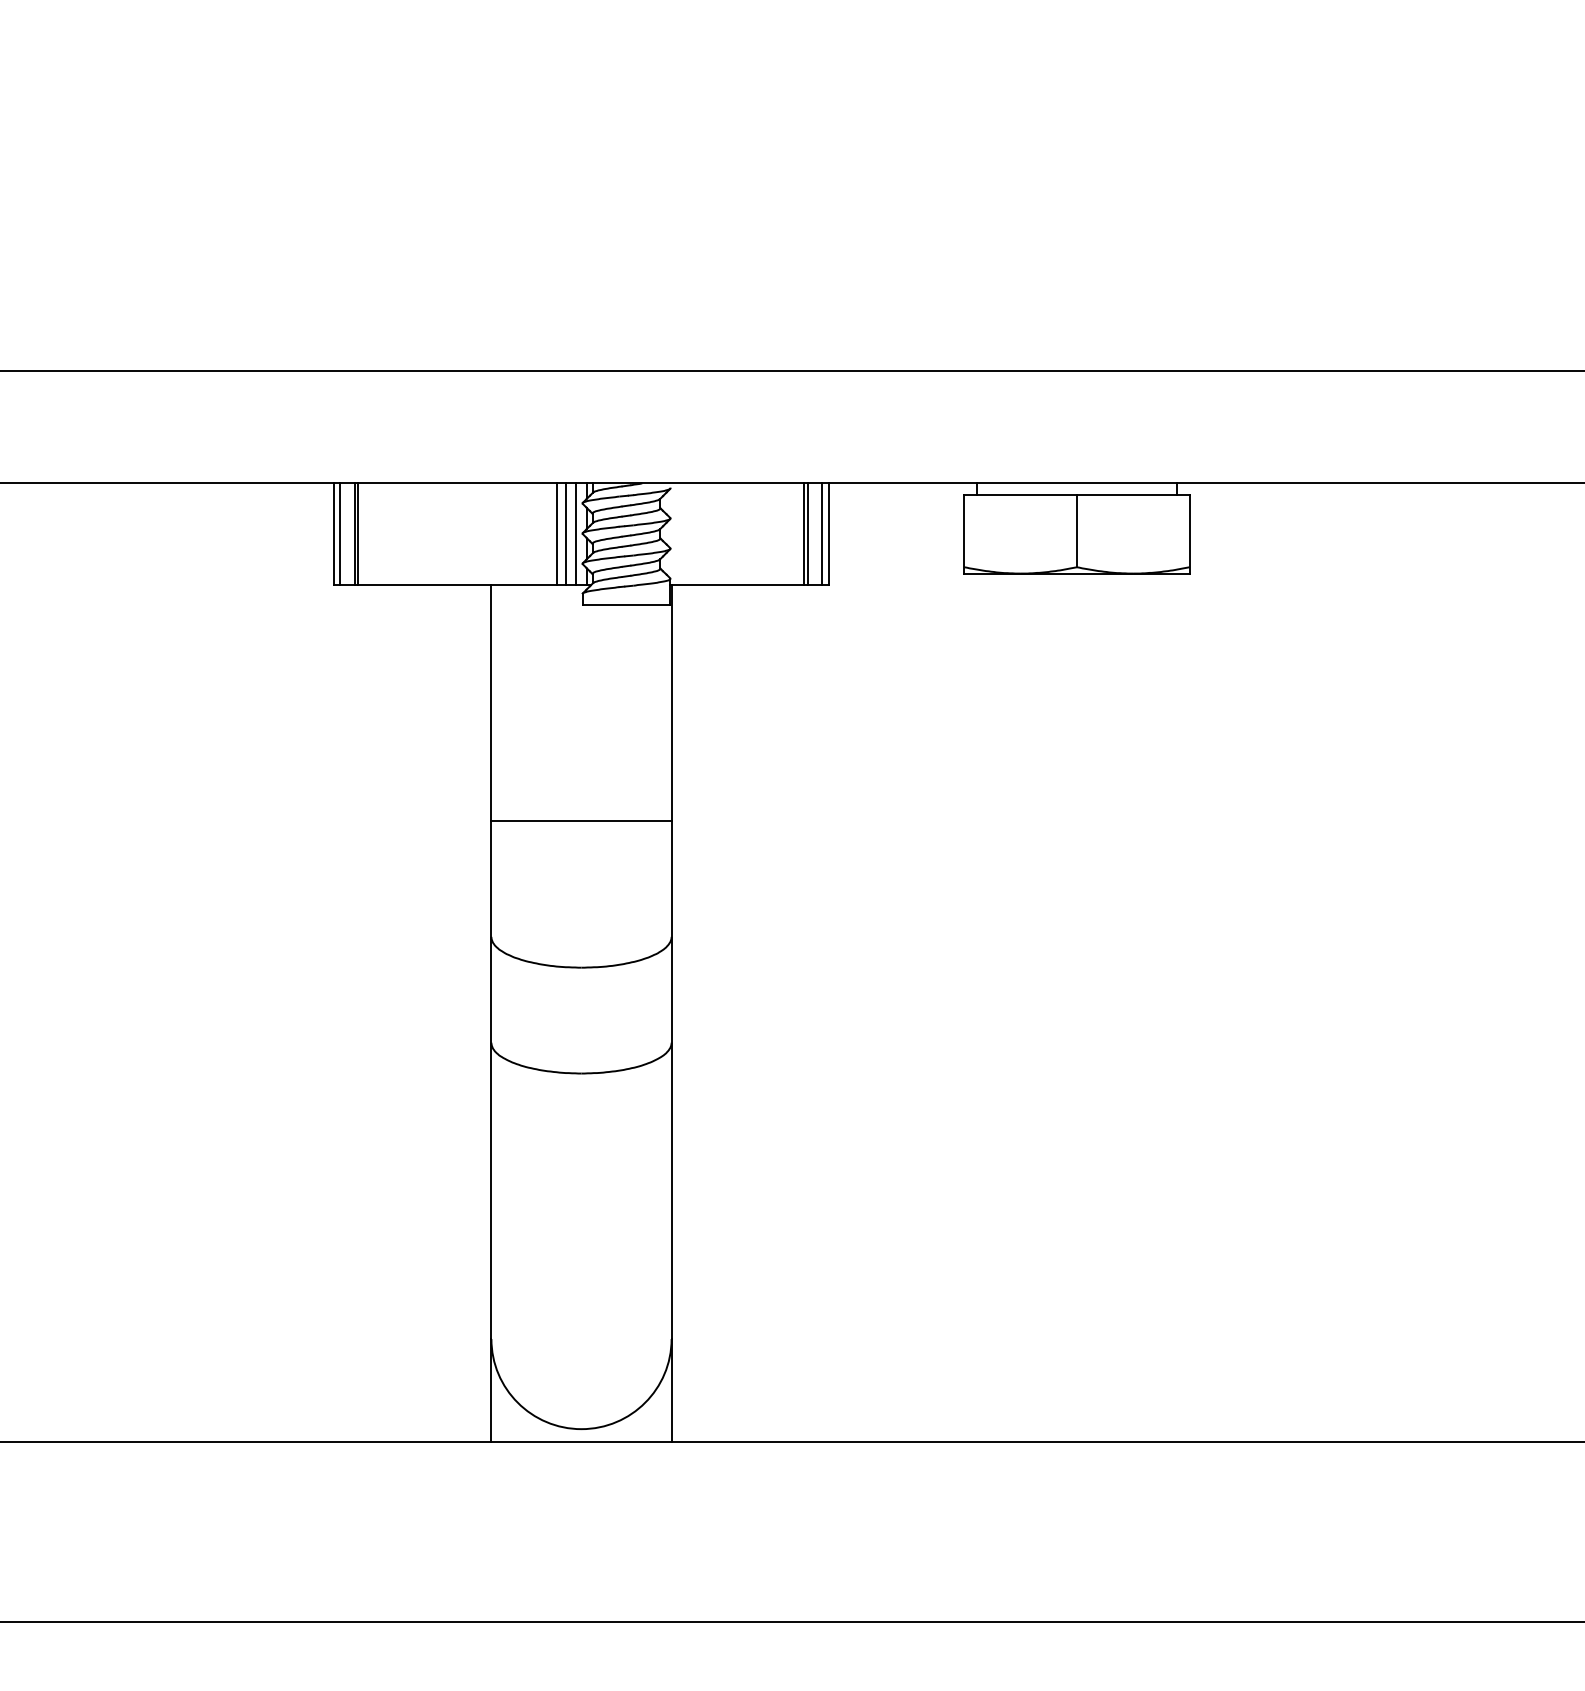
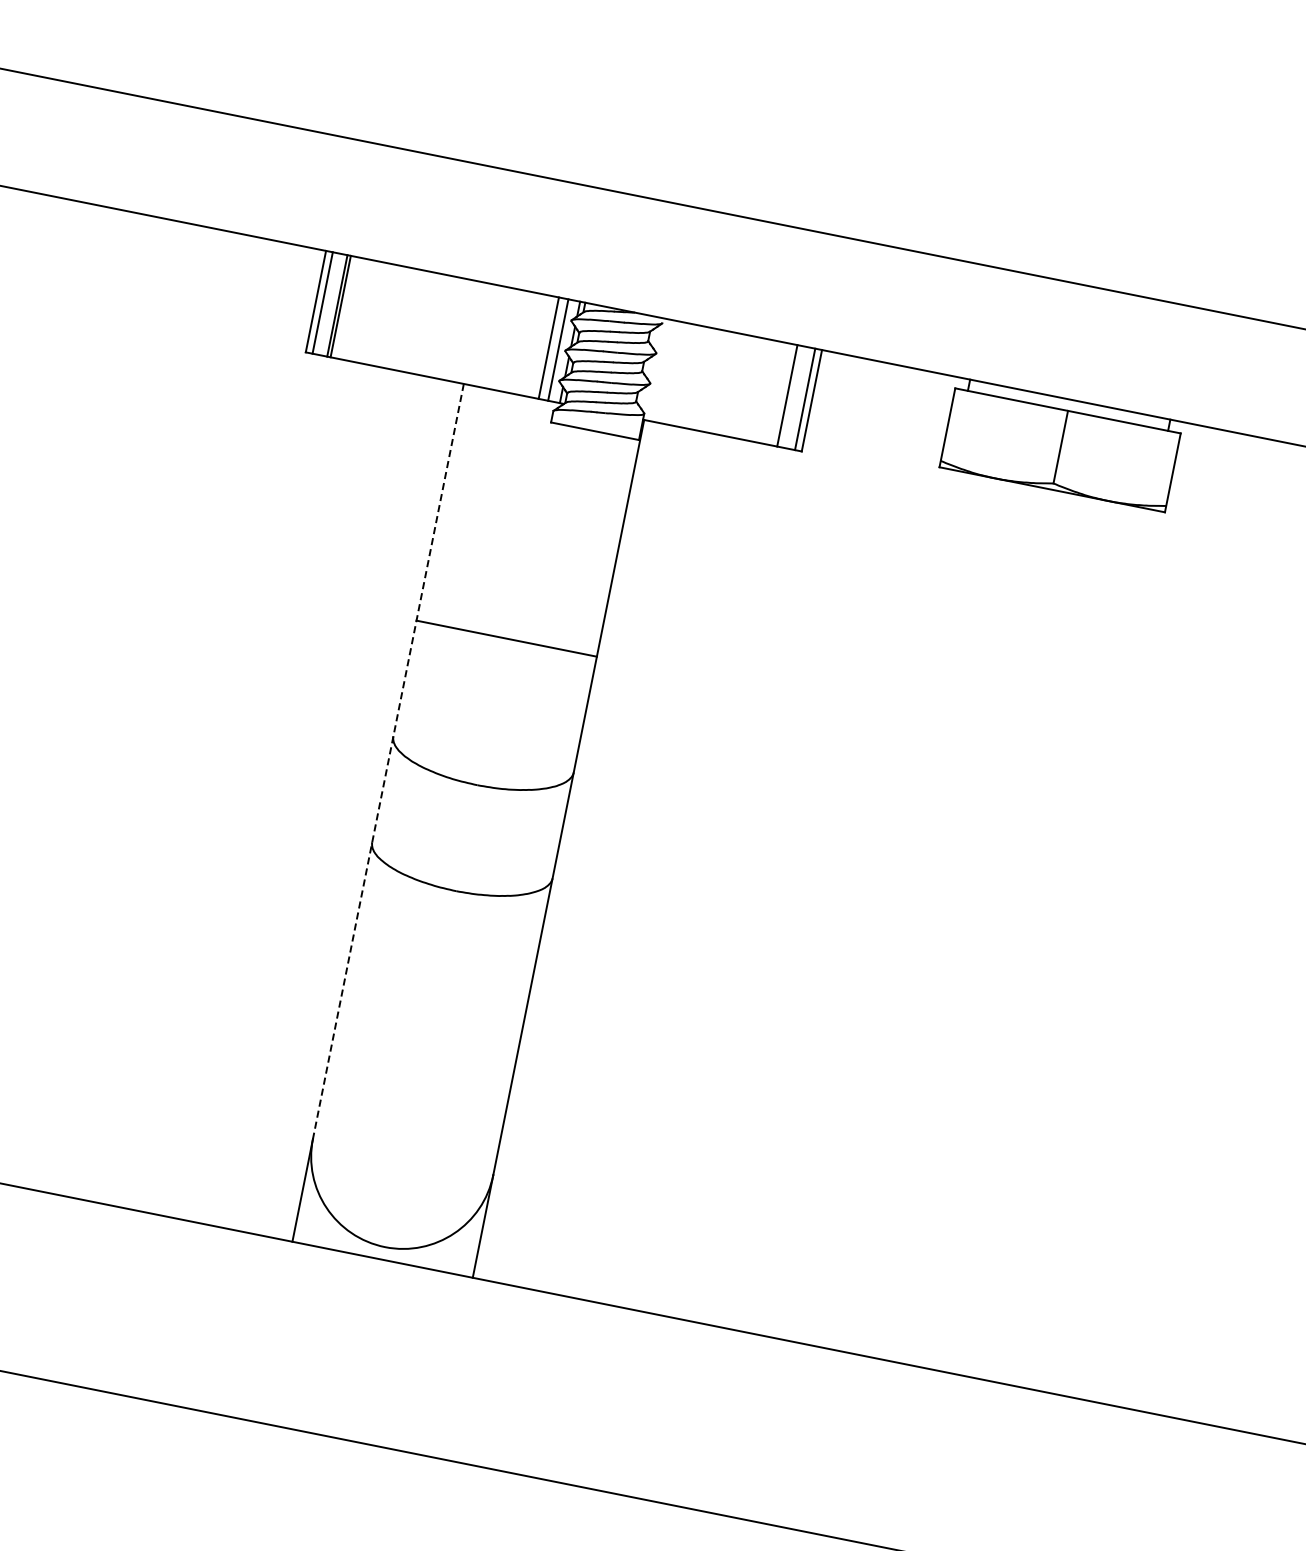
line: (556, 533) -> (539, 345), removed
line: (807, 533) -> (790, 395), removed
line: (491, 962) -> (388, 762), solid -> dashed

